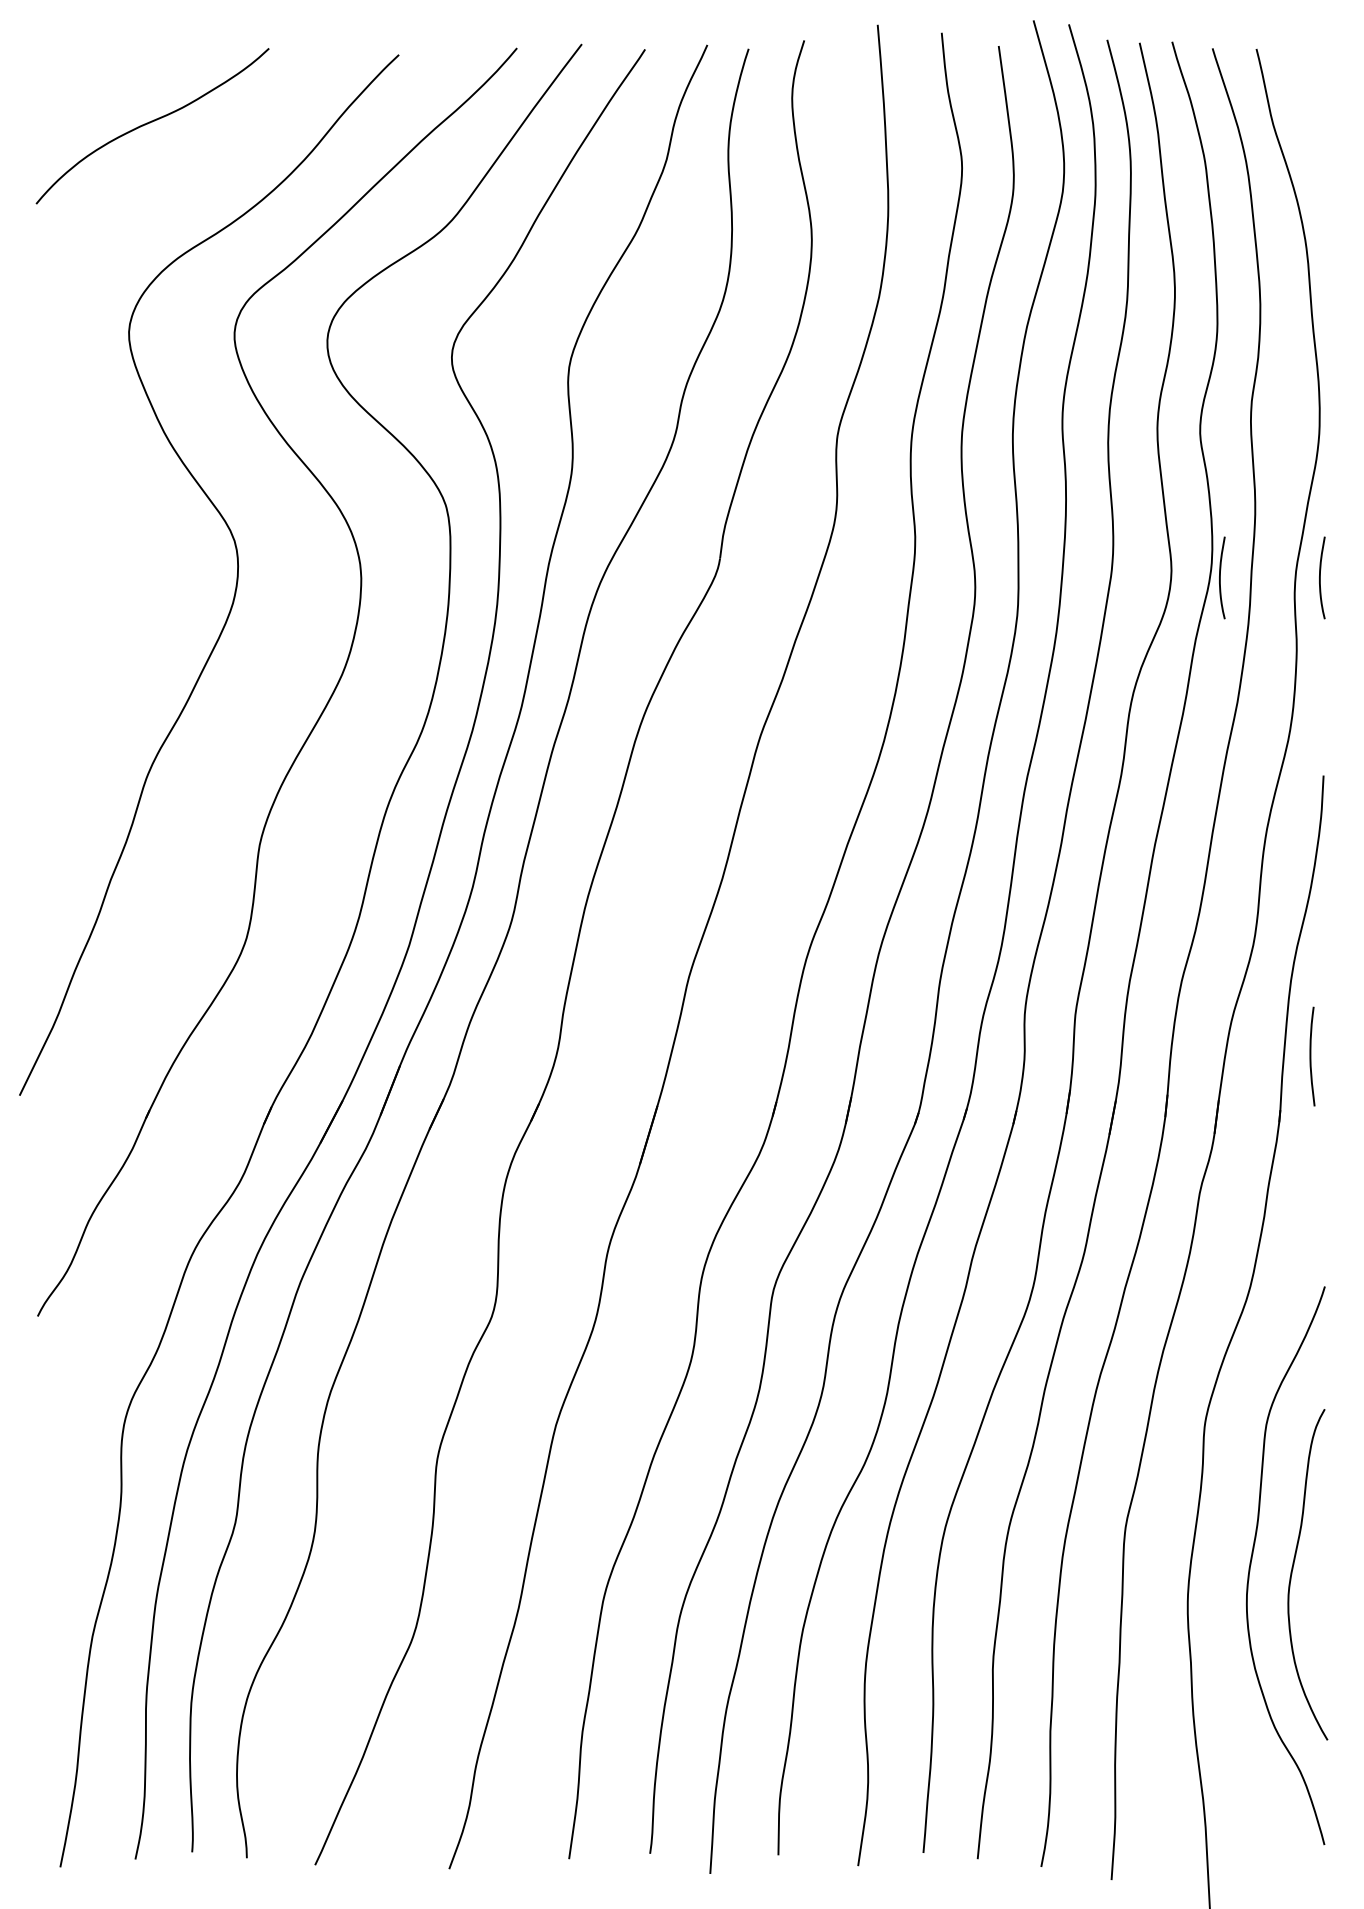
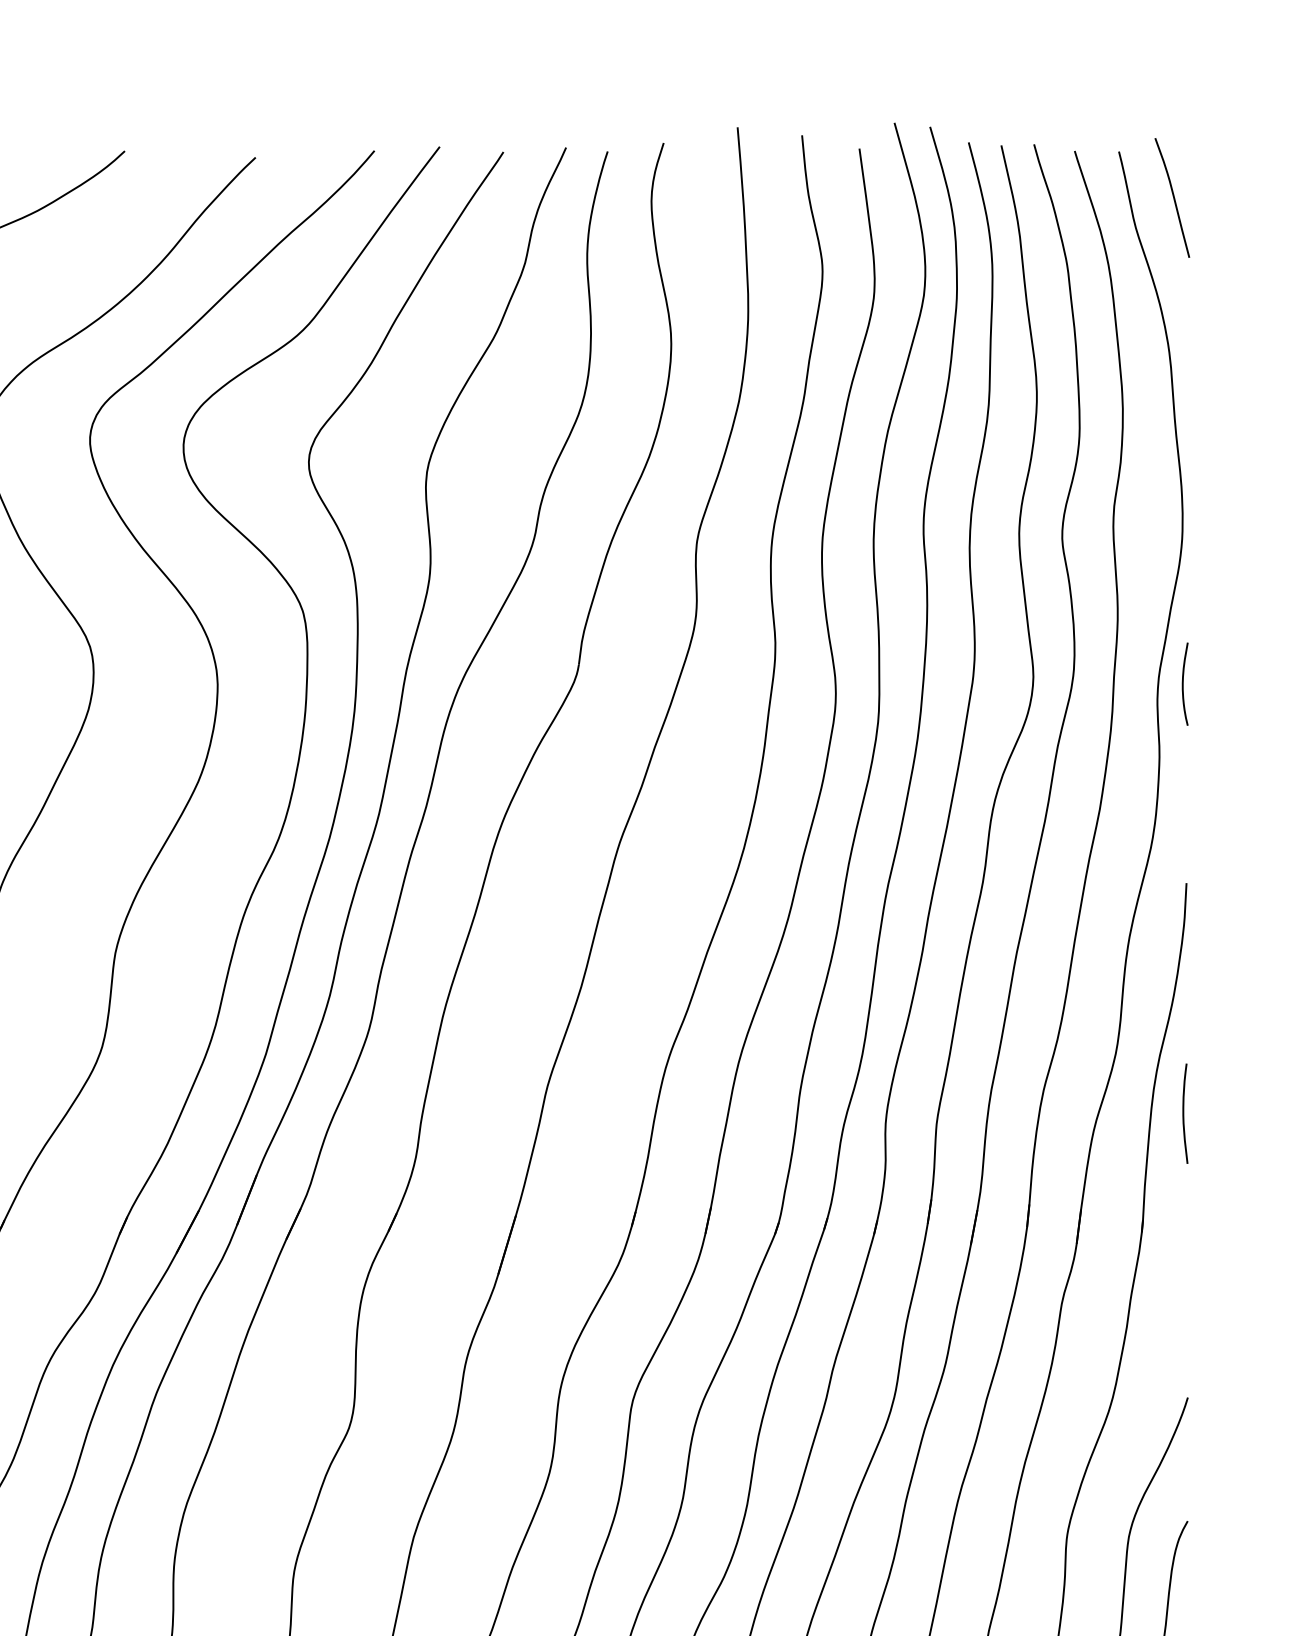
curve: (1310, 94) -> (1173, 197), added
curve: (1220, 577) -> (1082, 683), removed
curve: (1311, 1056) -> (1184, 1113), moved

